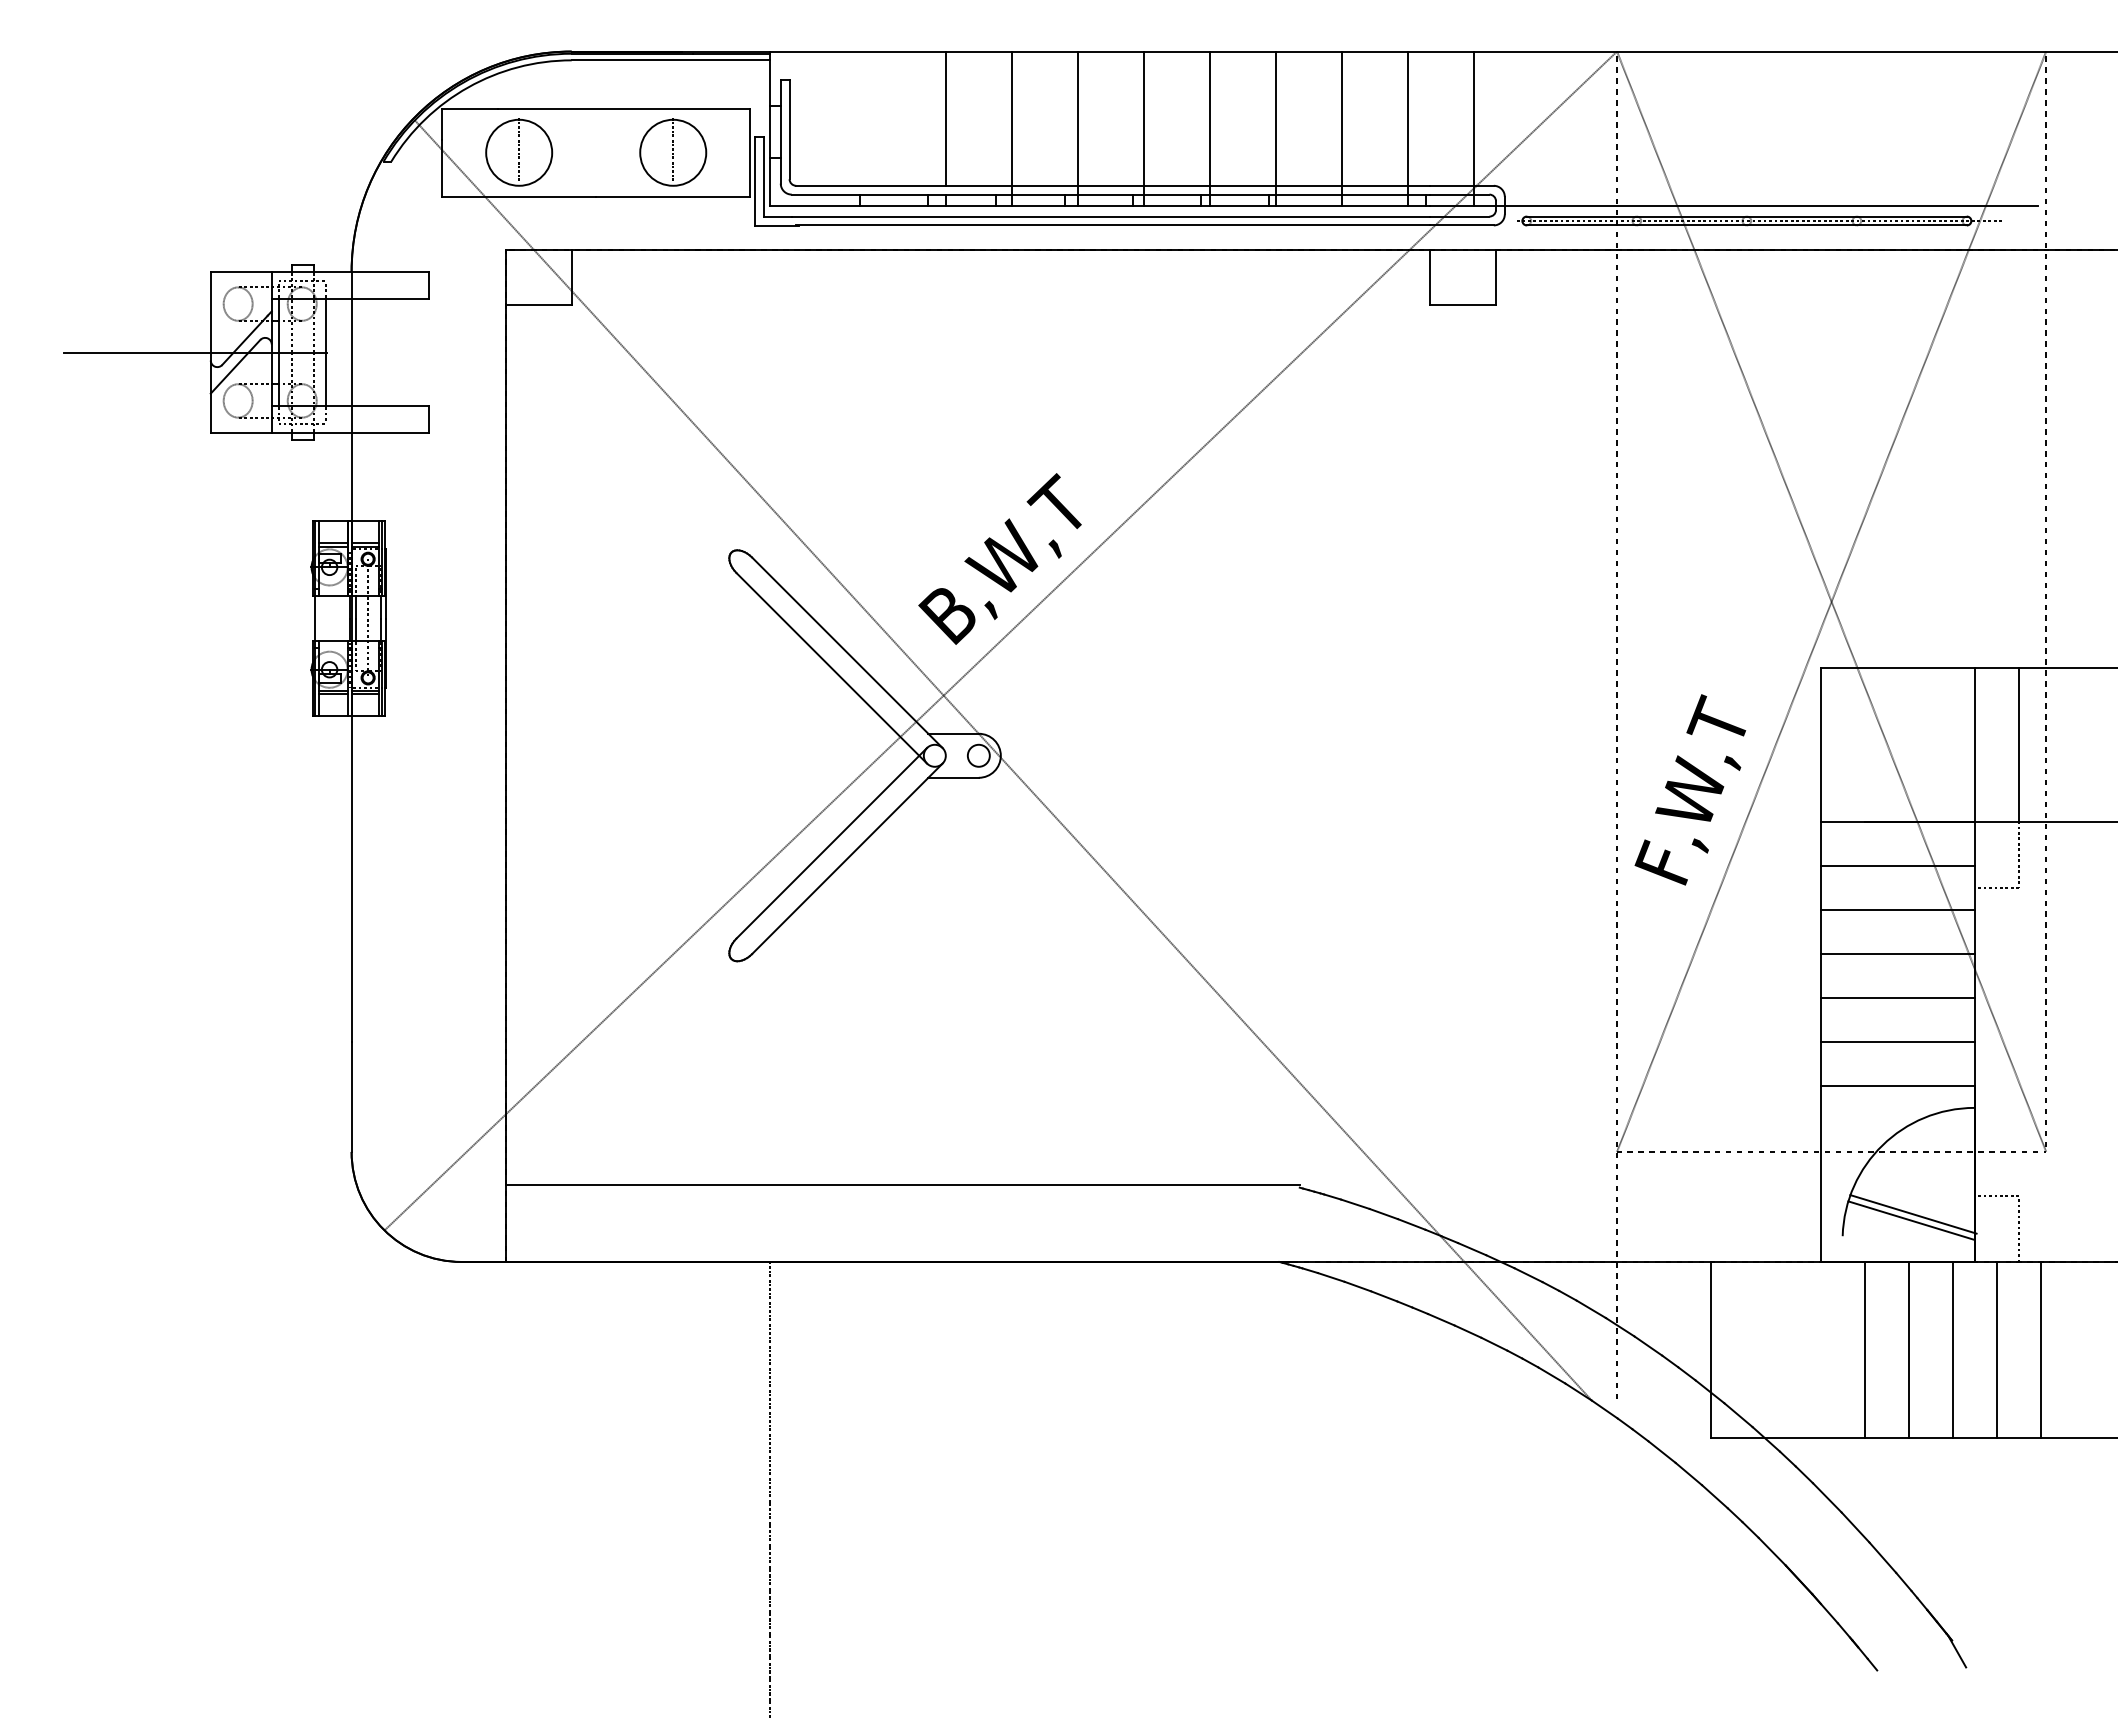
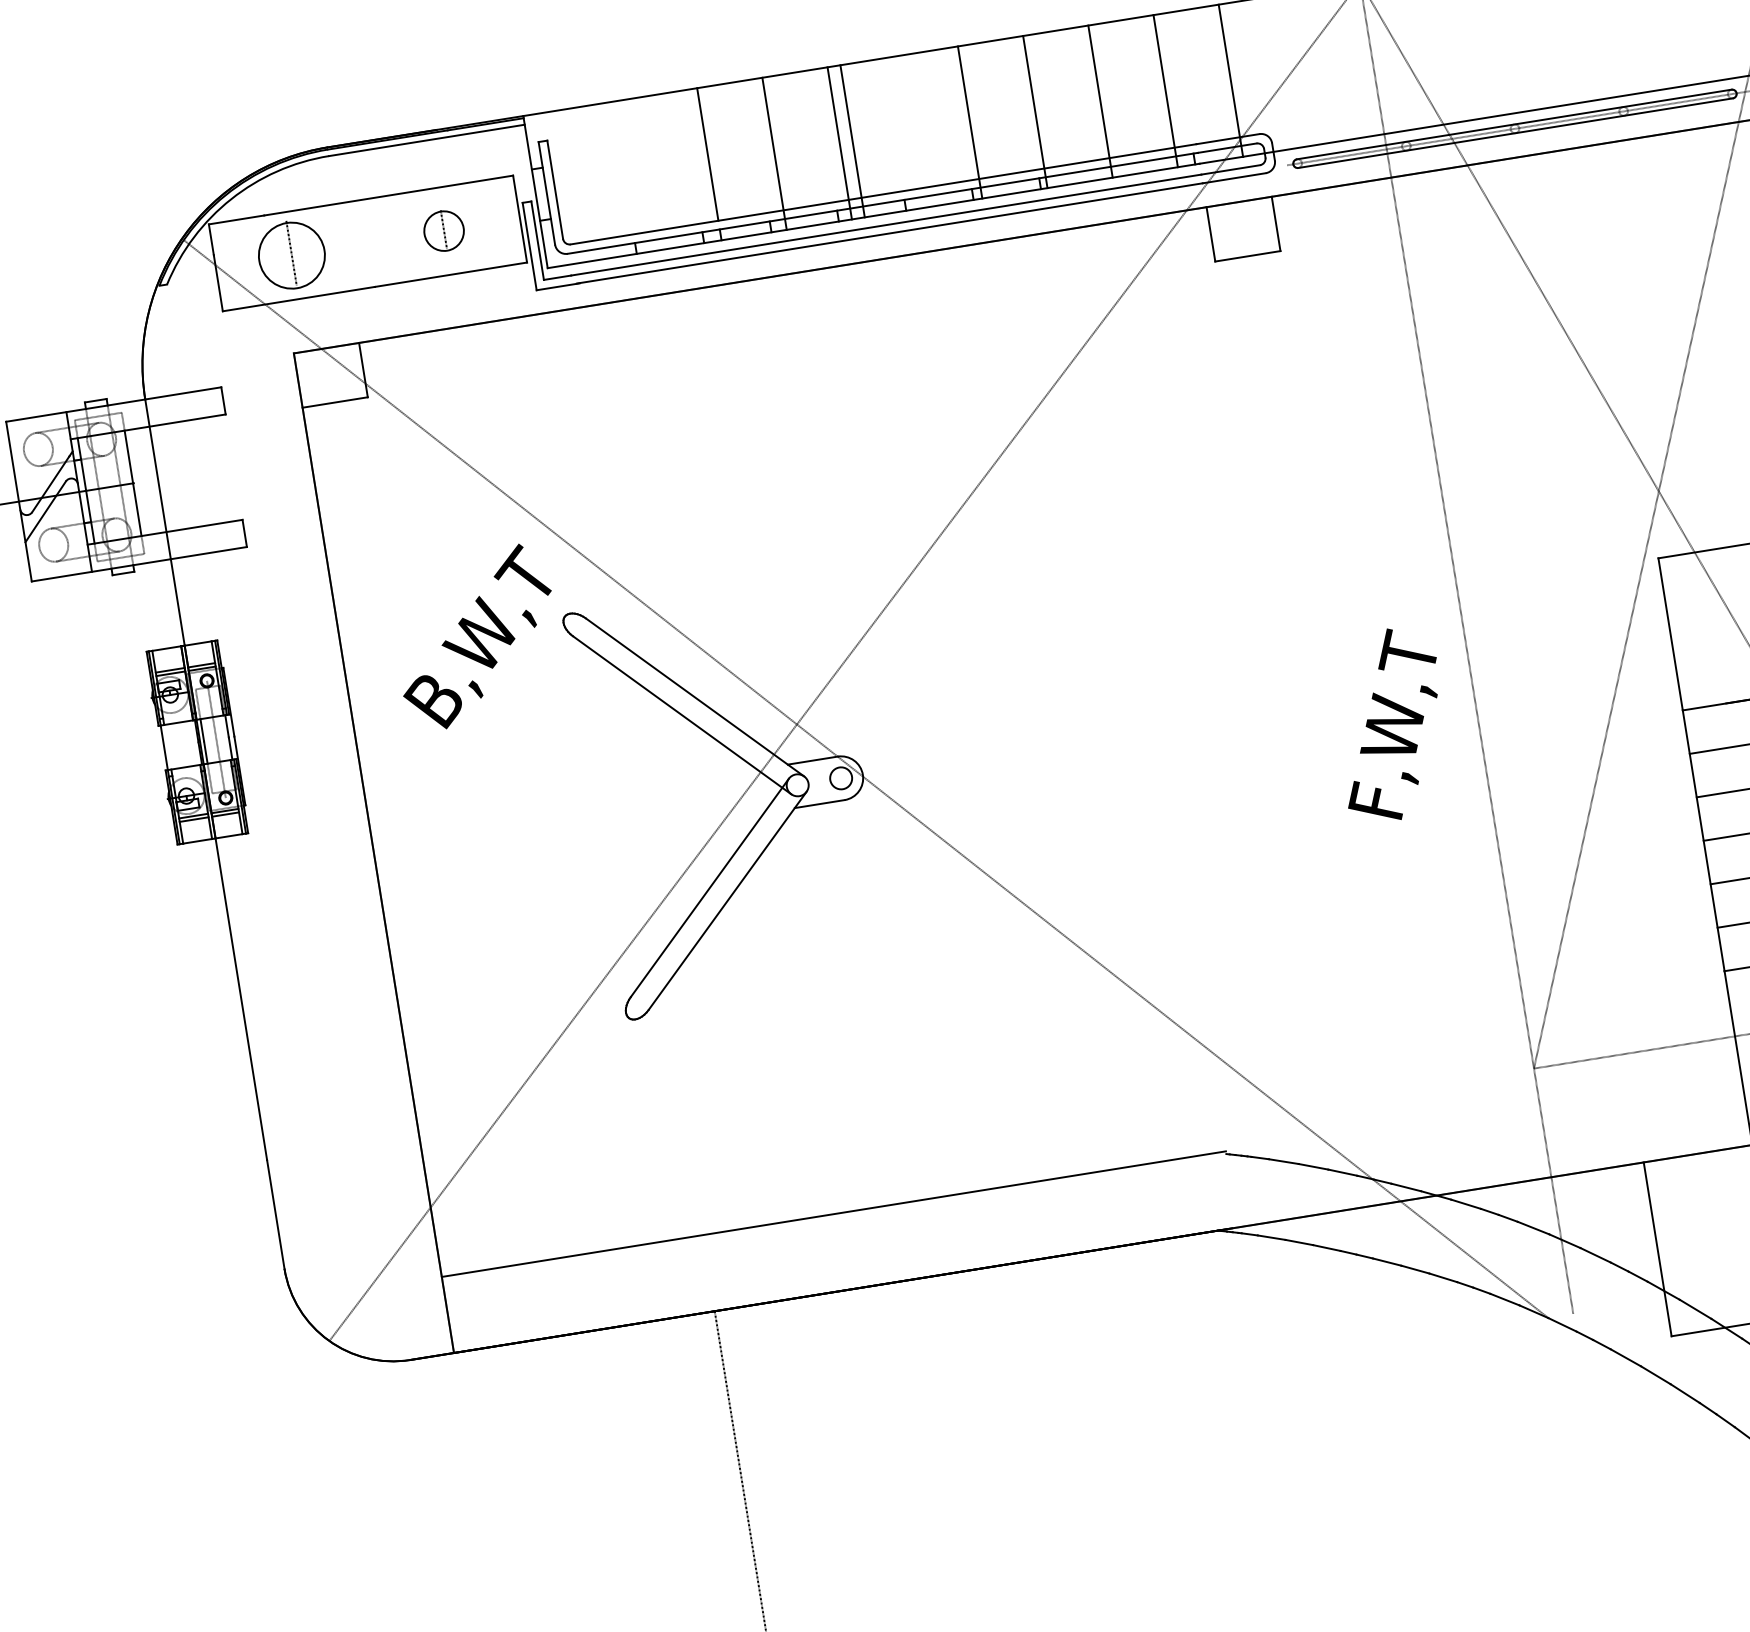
line: (1143, 128) -> (852, 141), moved
part: (673, 152) -> (444, 230), size x0.6
text: (999, 558) -> (475, 637), moved
text: (1690, 789) -> (1391, 724), moved

